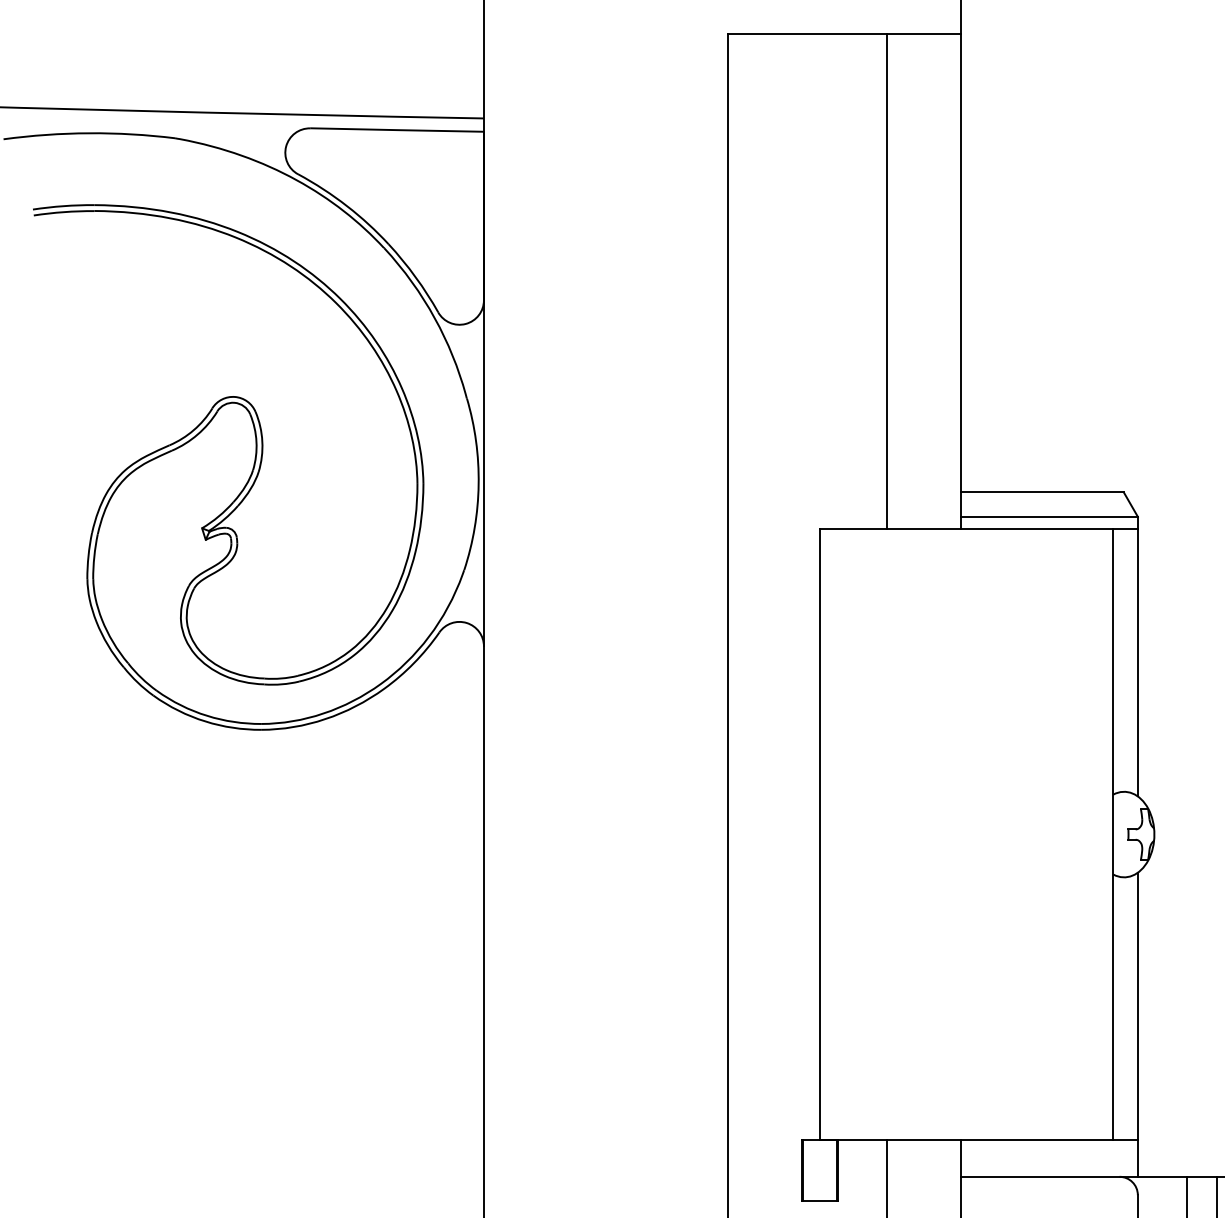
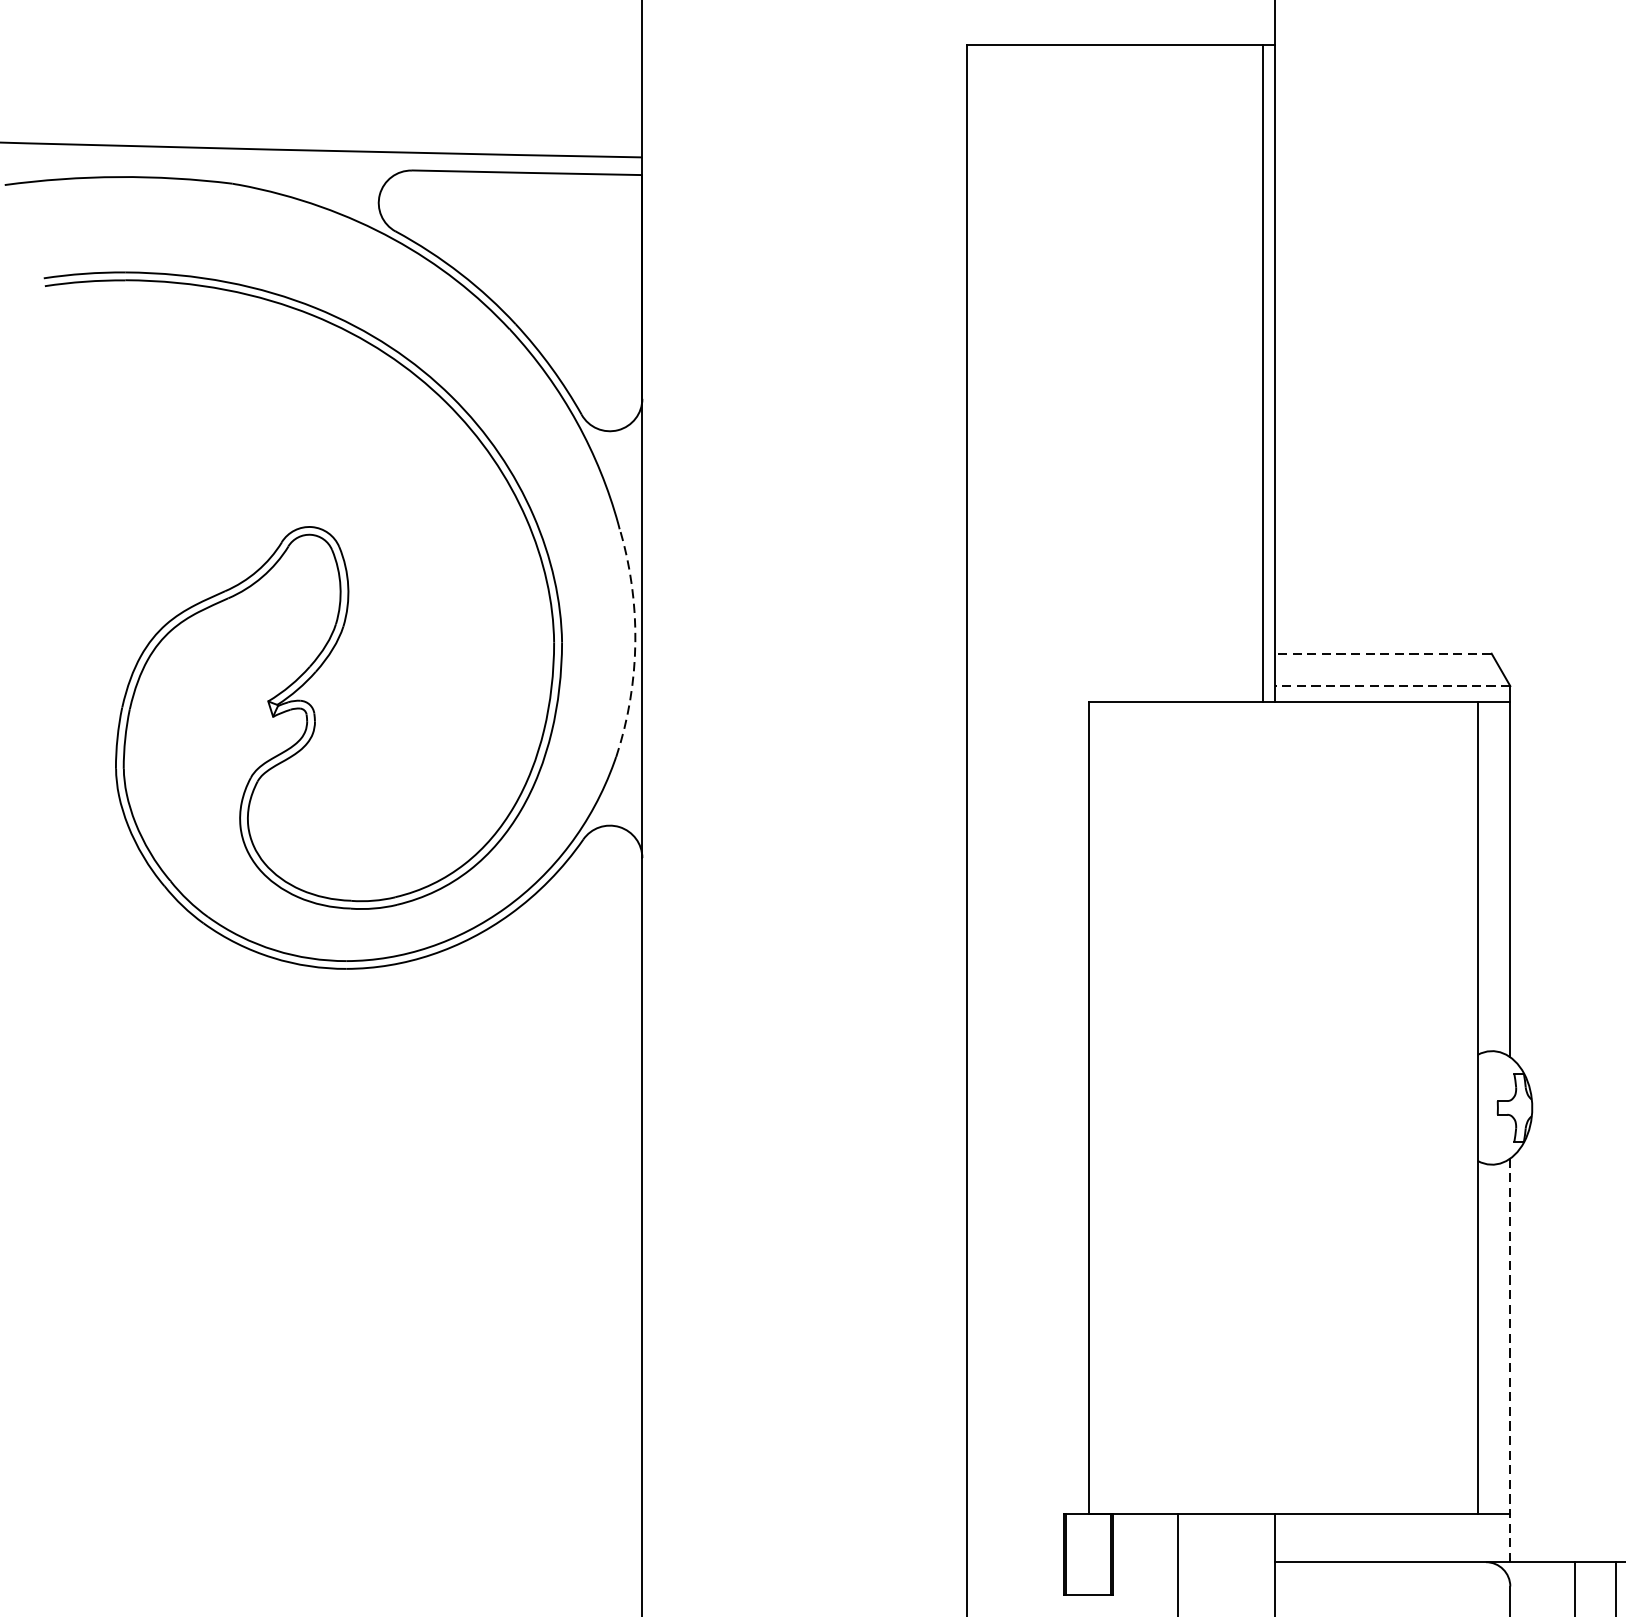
line: (887, 281) -> (1262, 373), moved
arc: (478, 484) -> (635, 643), solid -> dashed
line: (1042, 492) -> (1383, 653), solid -> dashed
line: (1049, 516) -> (1393, 685), solid -> dashed
line: (1137, 1025) -> (1509, 1361), solid -> dashed

